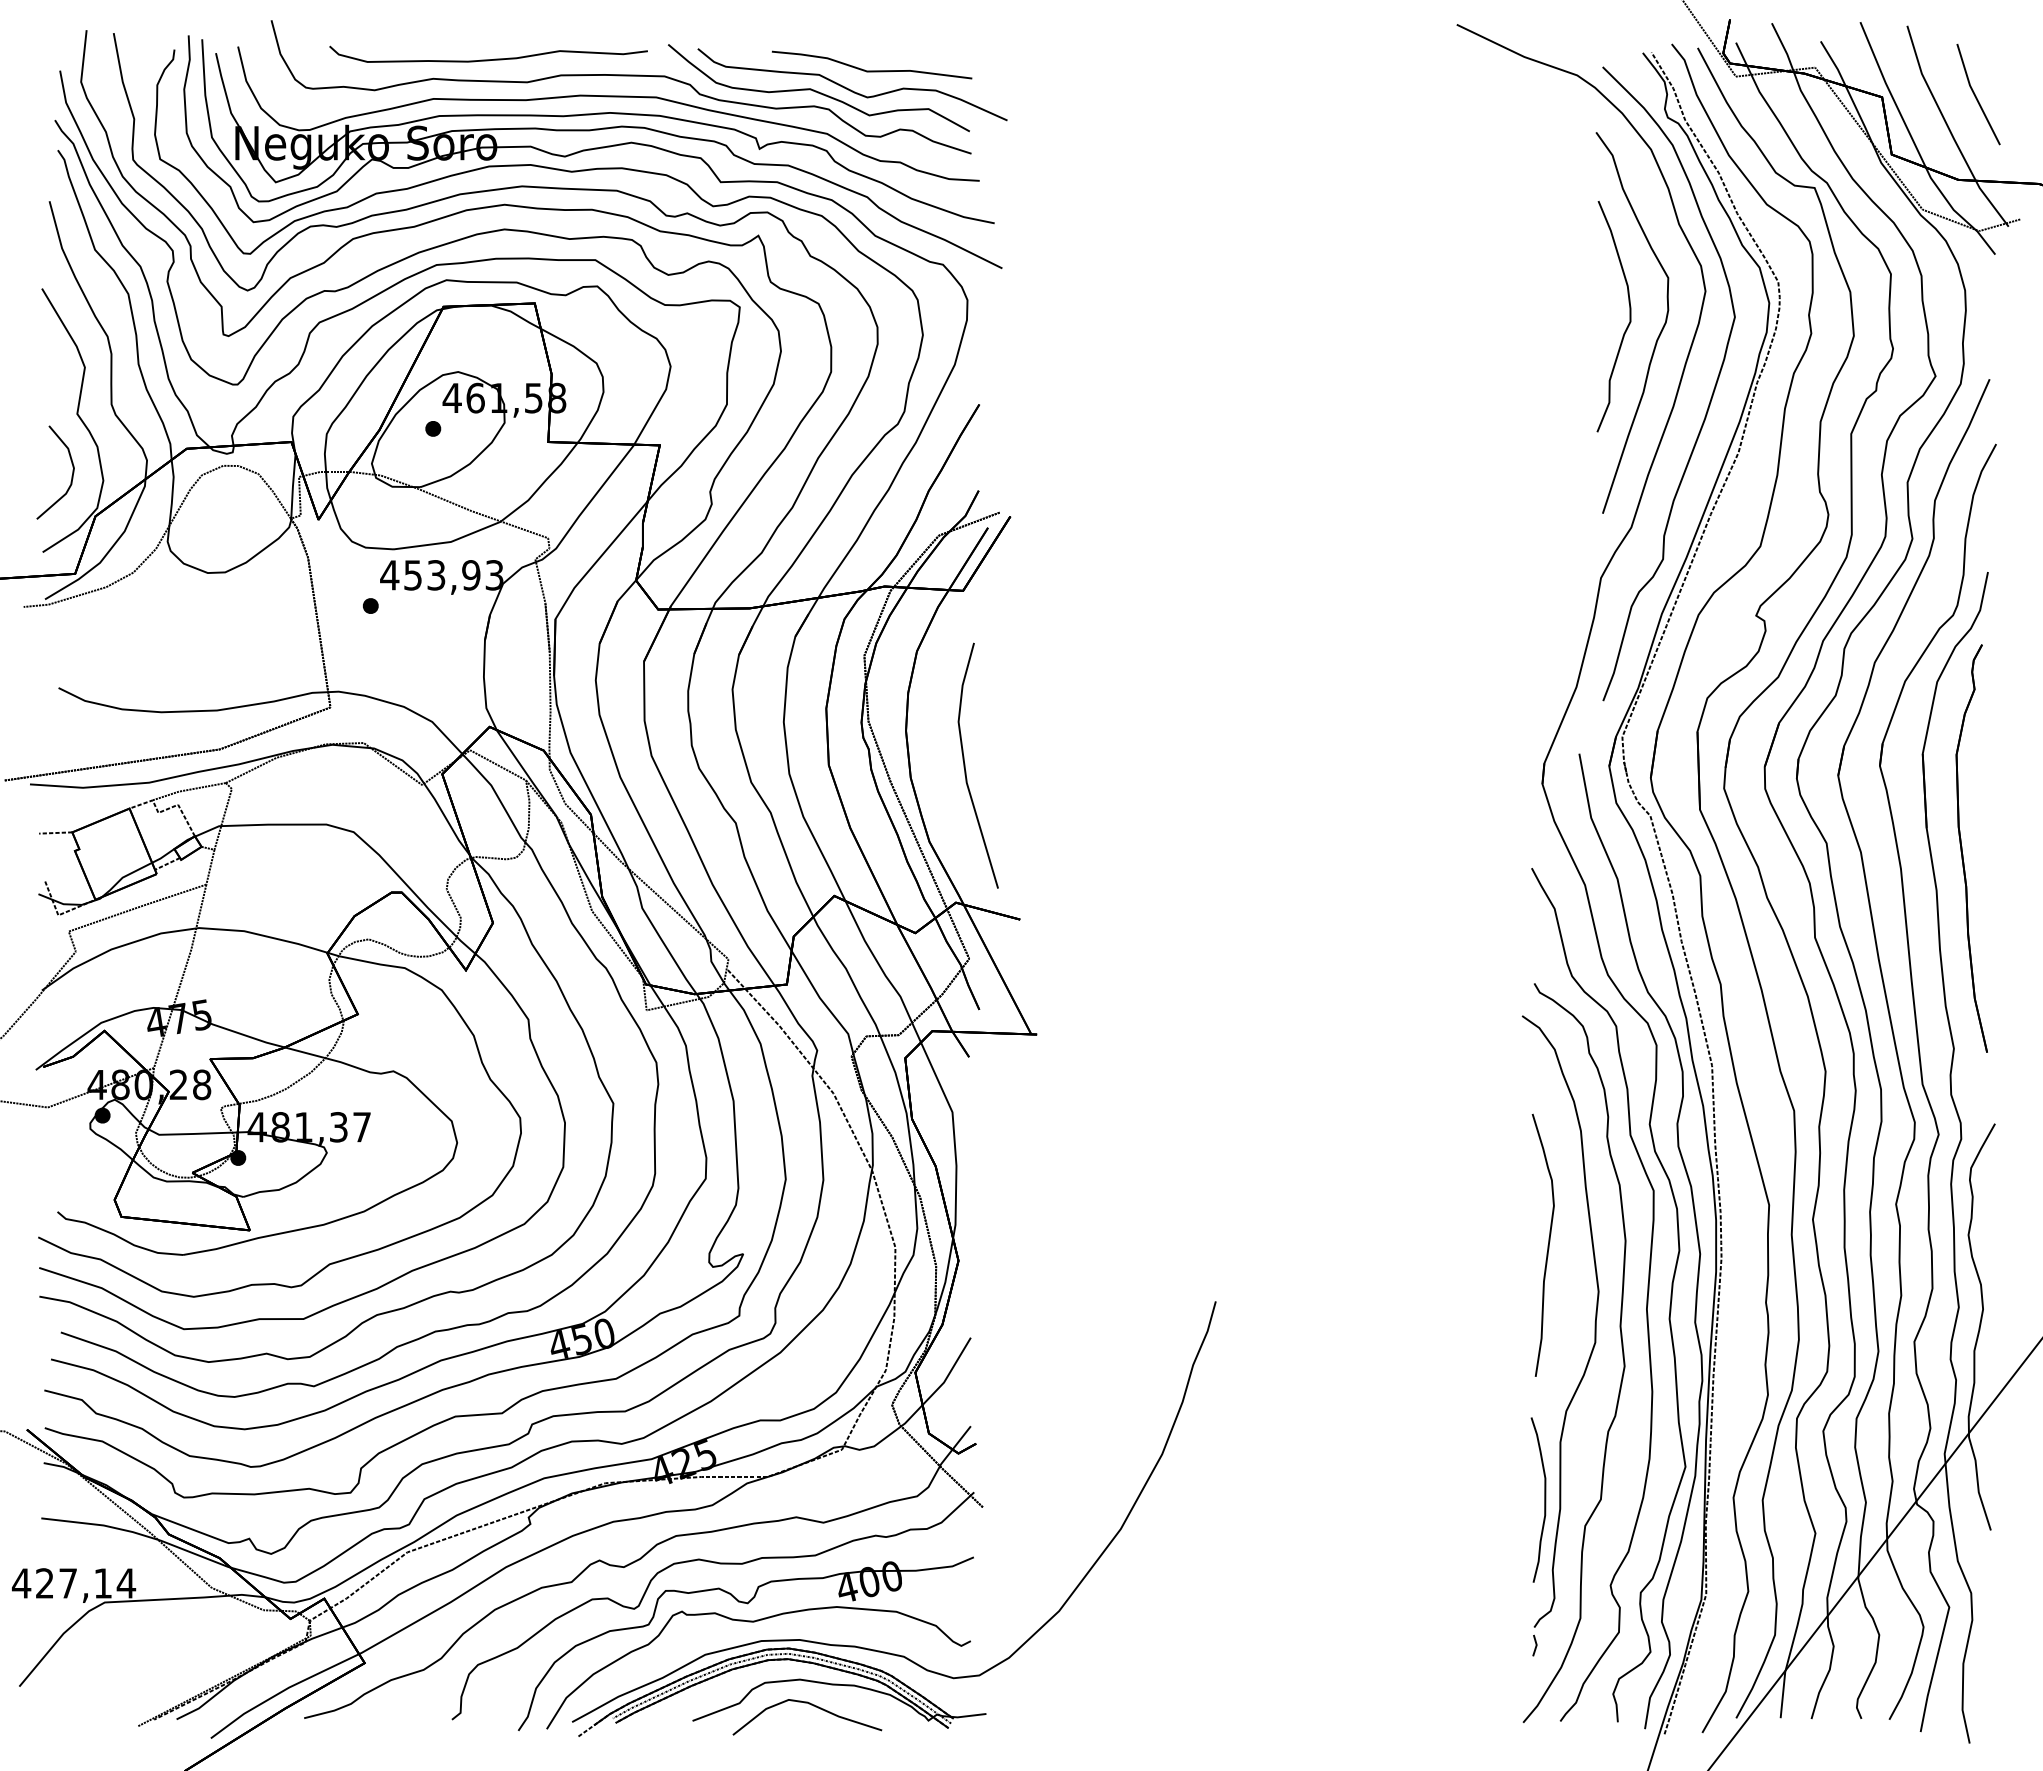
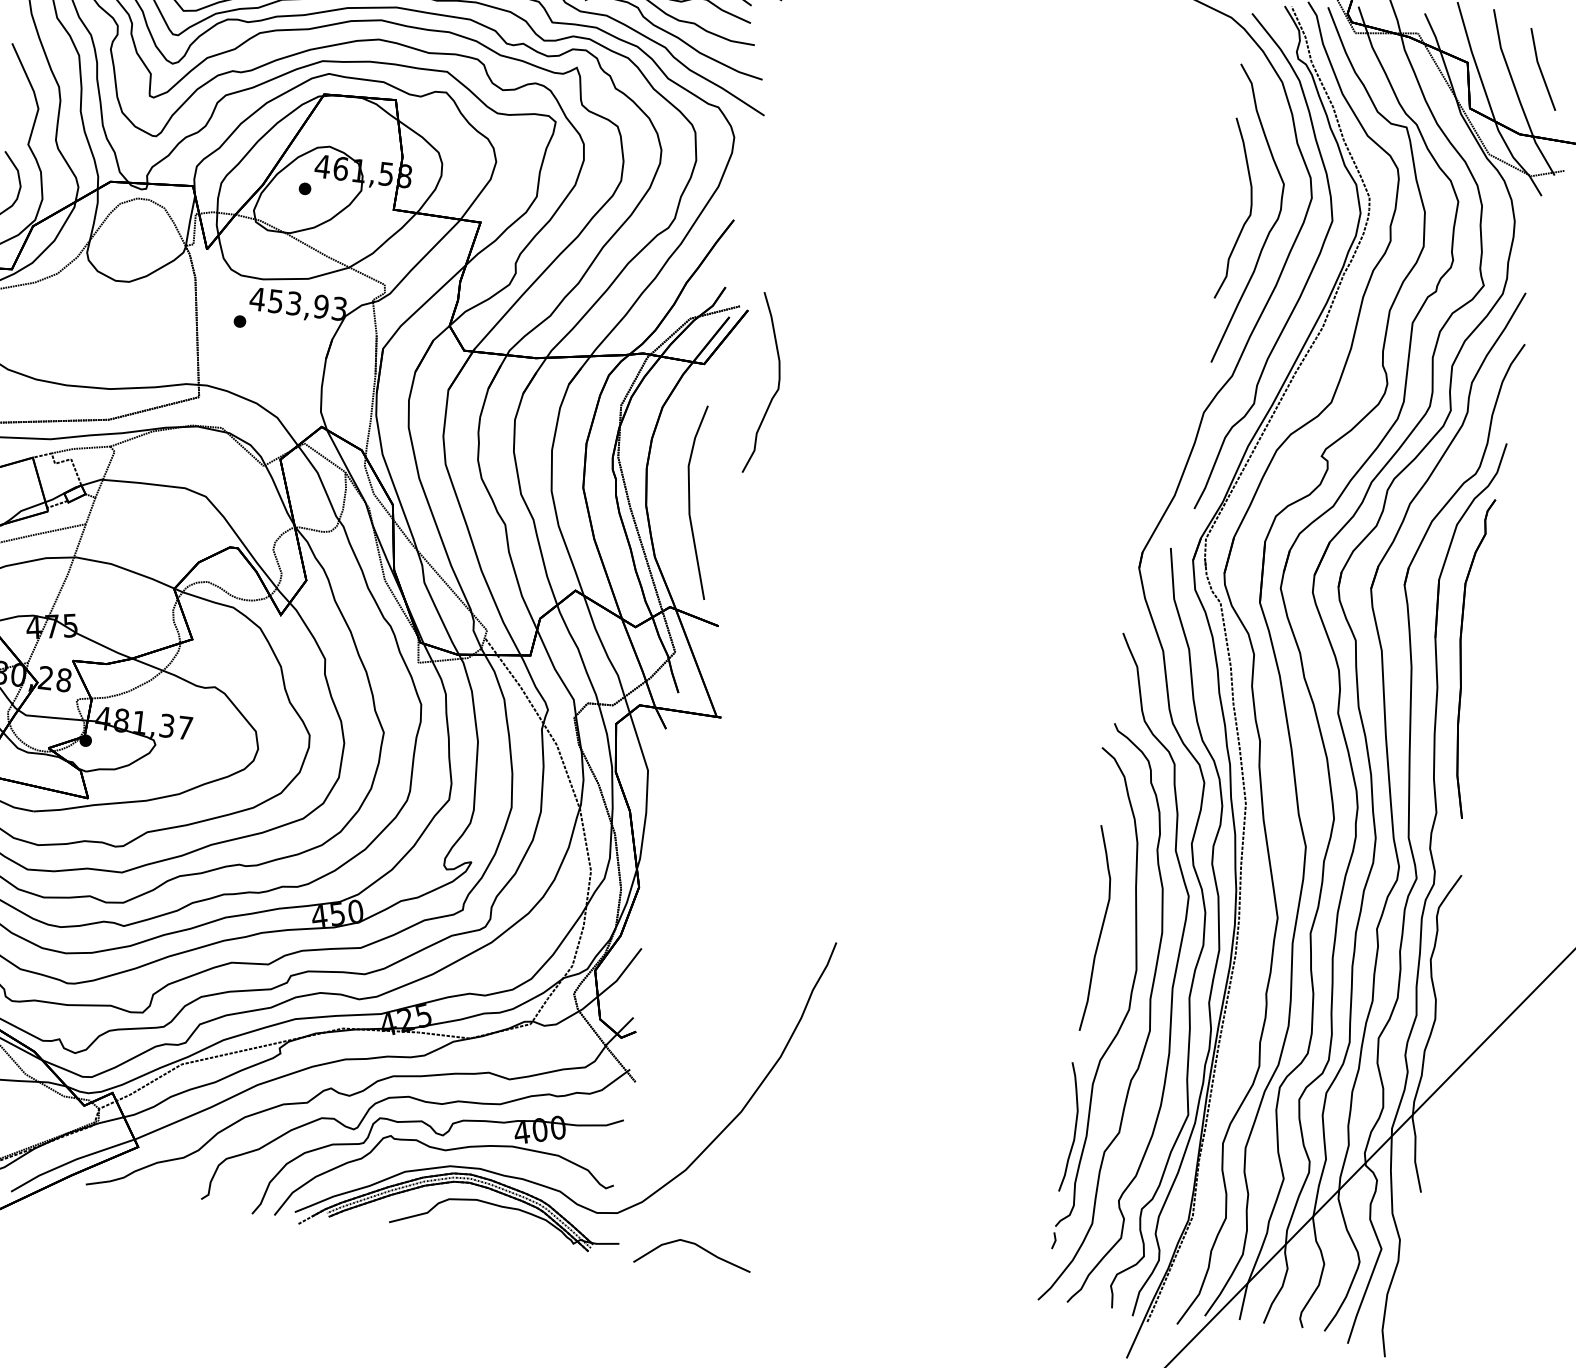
part: (1059, 606) -> (778, 385), added
part: (813, 1706) -> (699, 1247), moved

